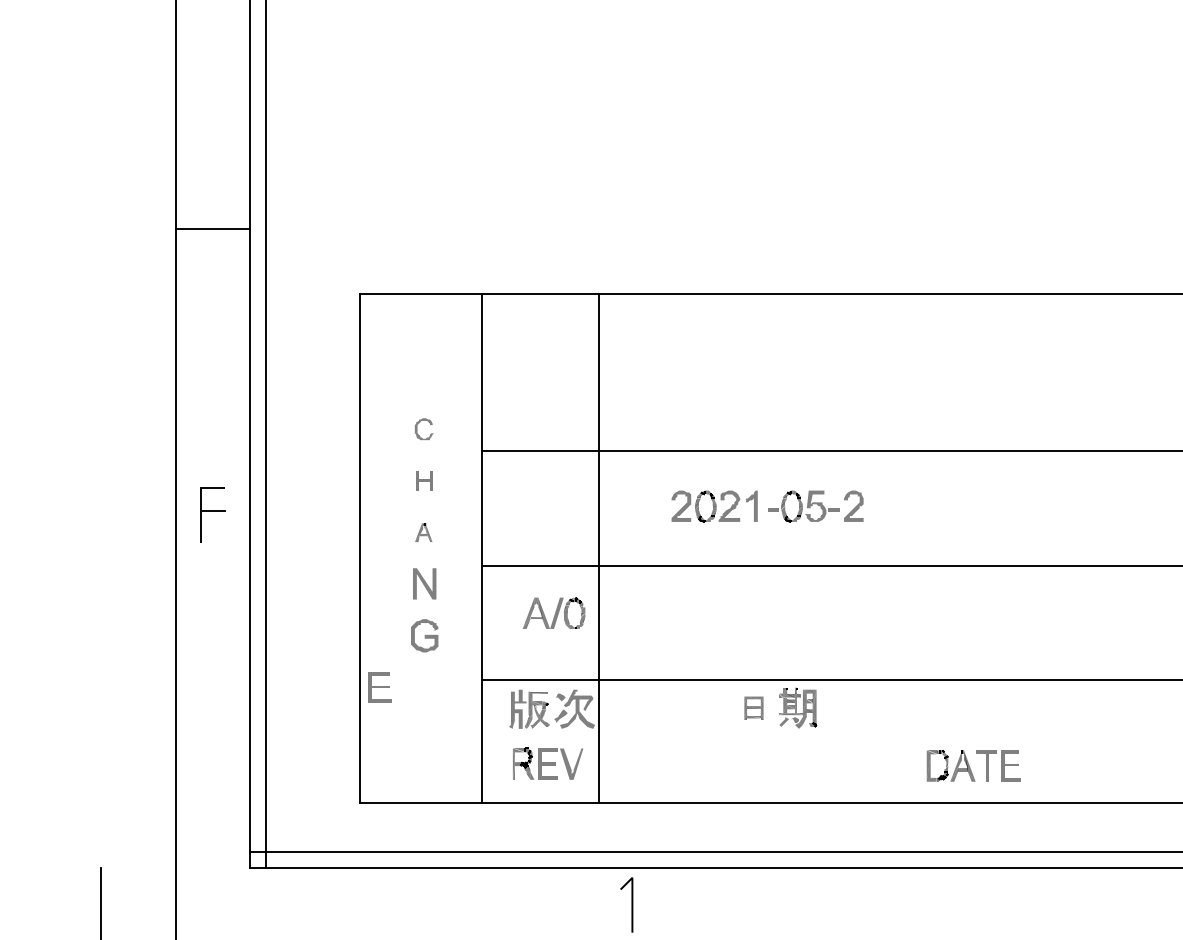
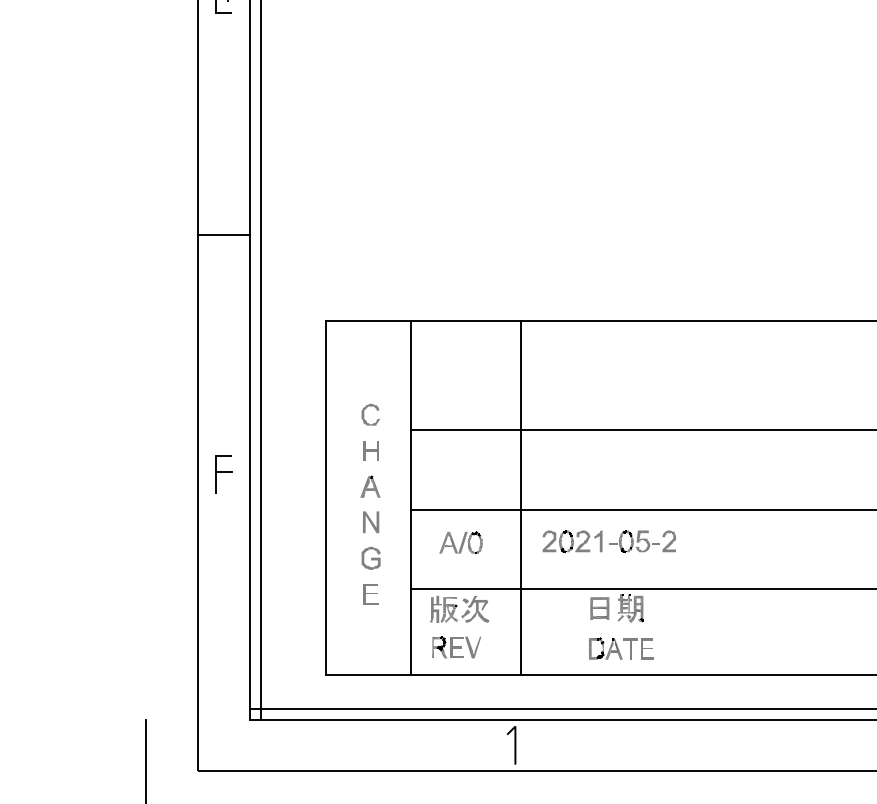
line: (212, 230) -> (223, 235), moved
part: (423, 428) -> (370, 414), size x1.43
part: (423, 480) -> (370, 450), size x1.43
part: (766, 506) -> (608, 541), moved
part: (423, 532) -> (370, 486), size x1.67
line: (597, 548) -> (520, 497), moved
part: (379, 687) -> (370, 594), moved
part: (753, 707) -> (599, 608), size x1.43
part: (973, 765) -> (621, 648), moved

